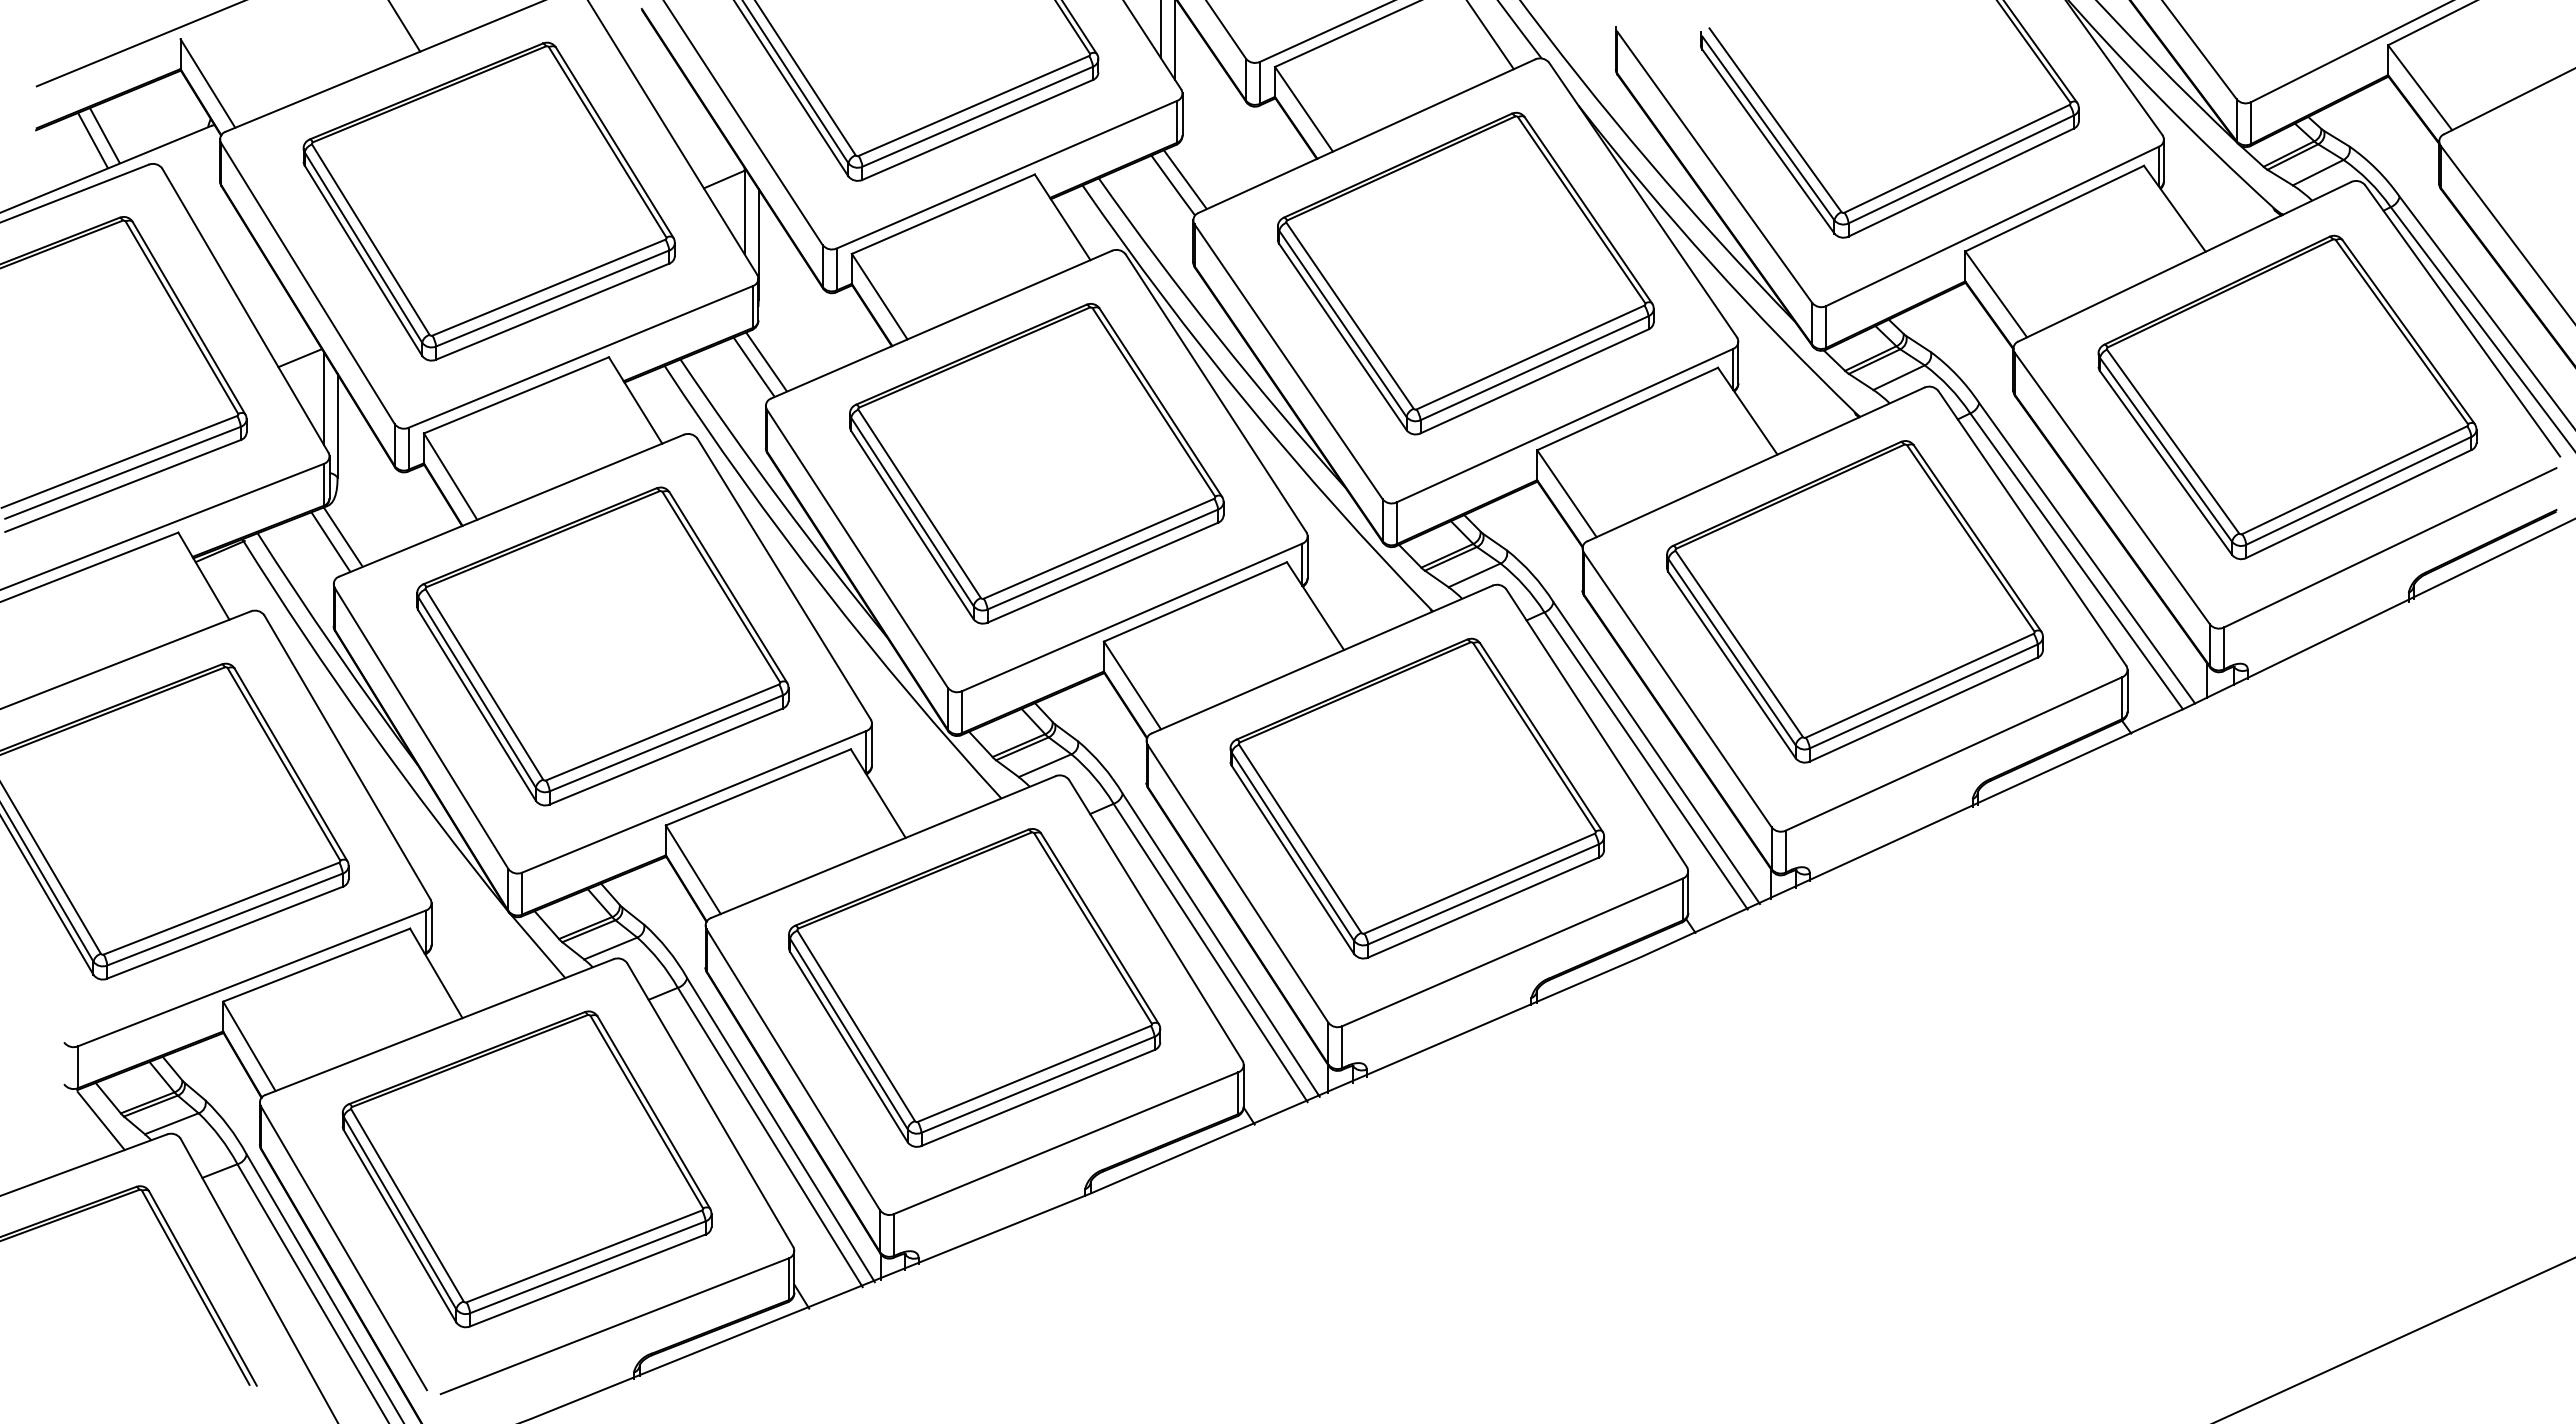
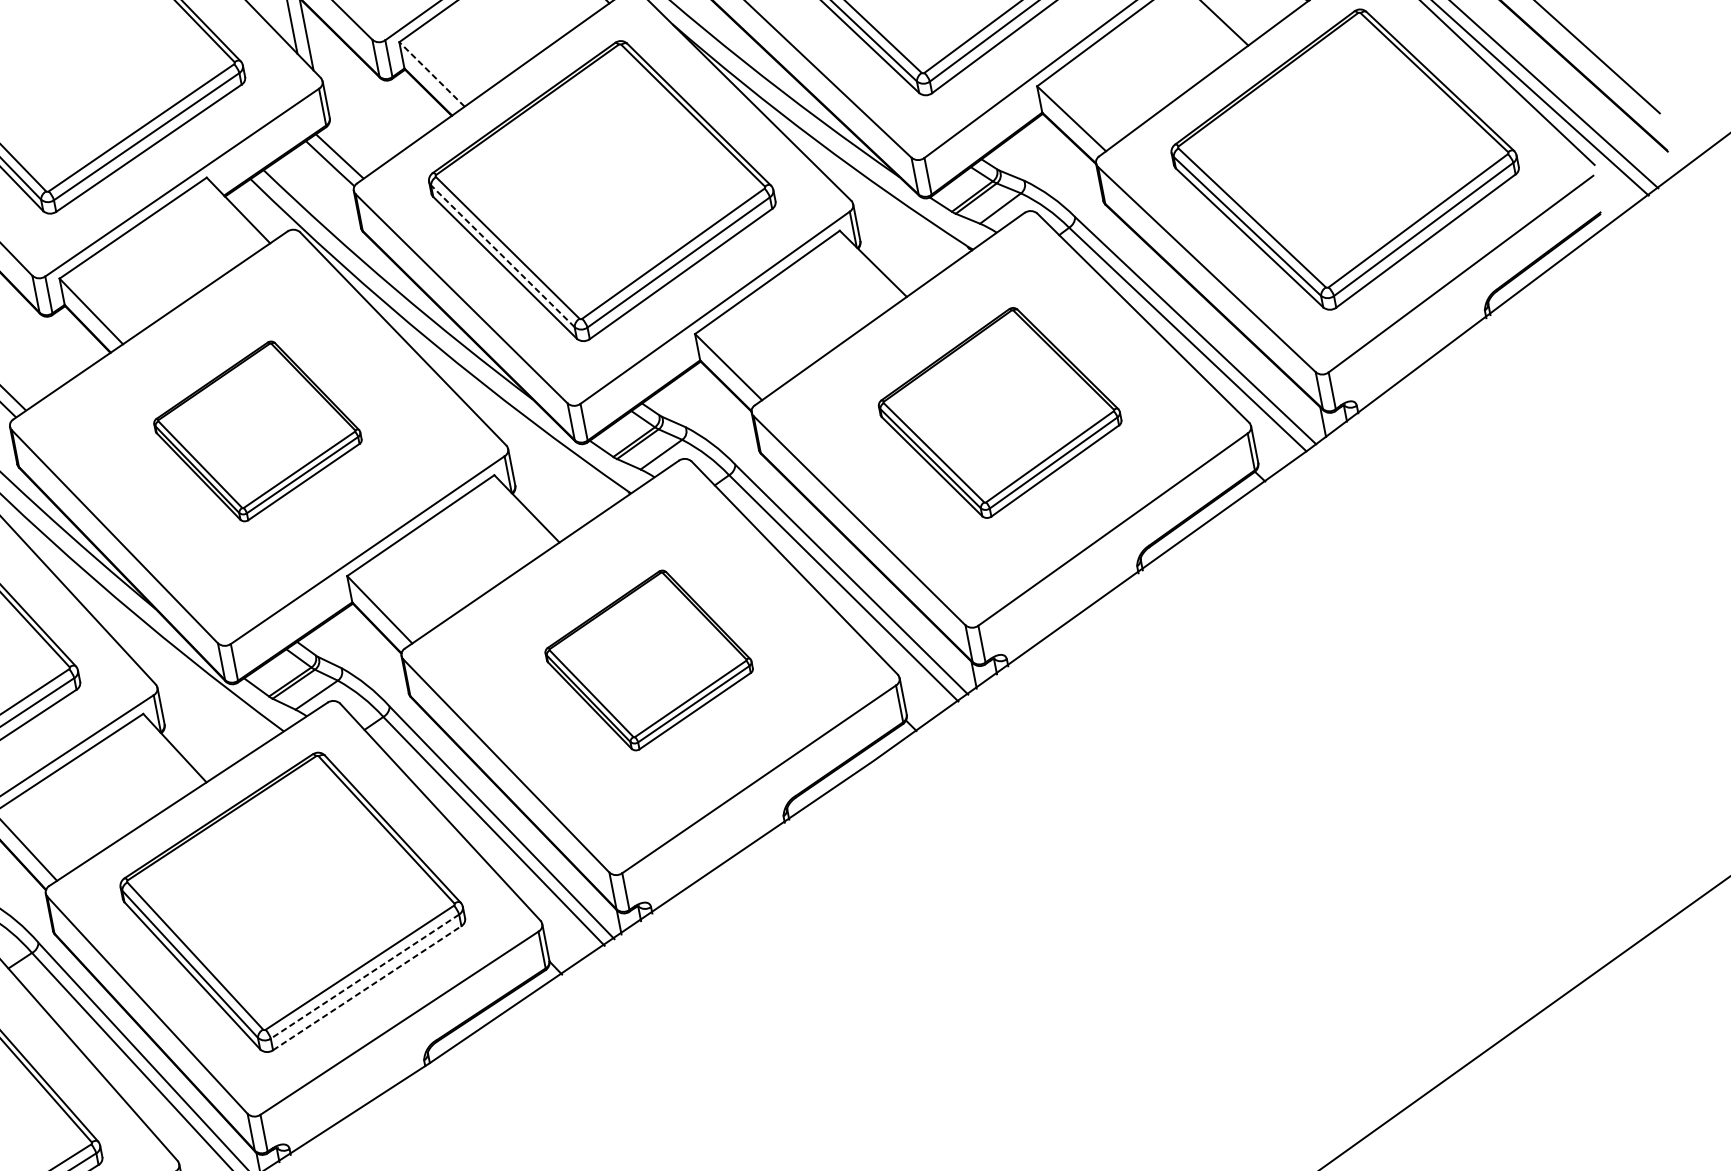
line: (1303, 108) -> (431, 73), solid -> dashed
line: (1342, 323) -> (502, 255), solid -> dashed
part: (1036, 463) -> (257, 431), size x0.6
part: (1854, 601) -> (999, 412), size x0.7
part: (1416, 798) -> (648, 660), size x0.6
line: (1037, 1084) -> (364, 976), solid -> dashed
line: (1038, 1097) -> (367, 987), solid -> dashed

